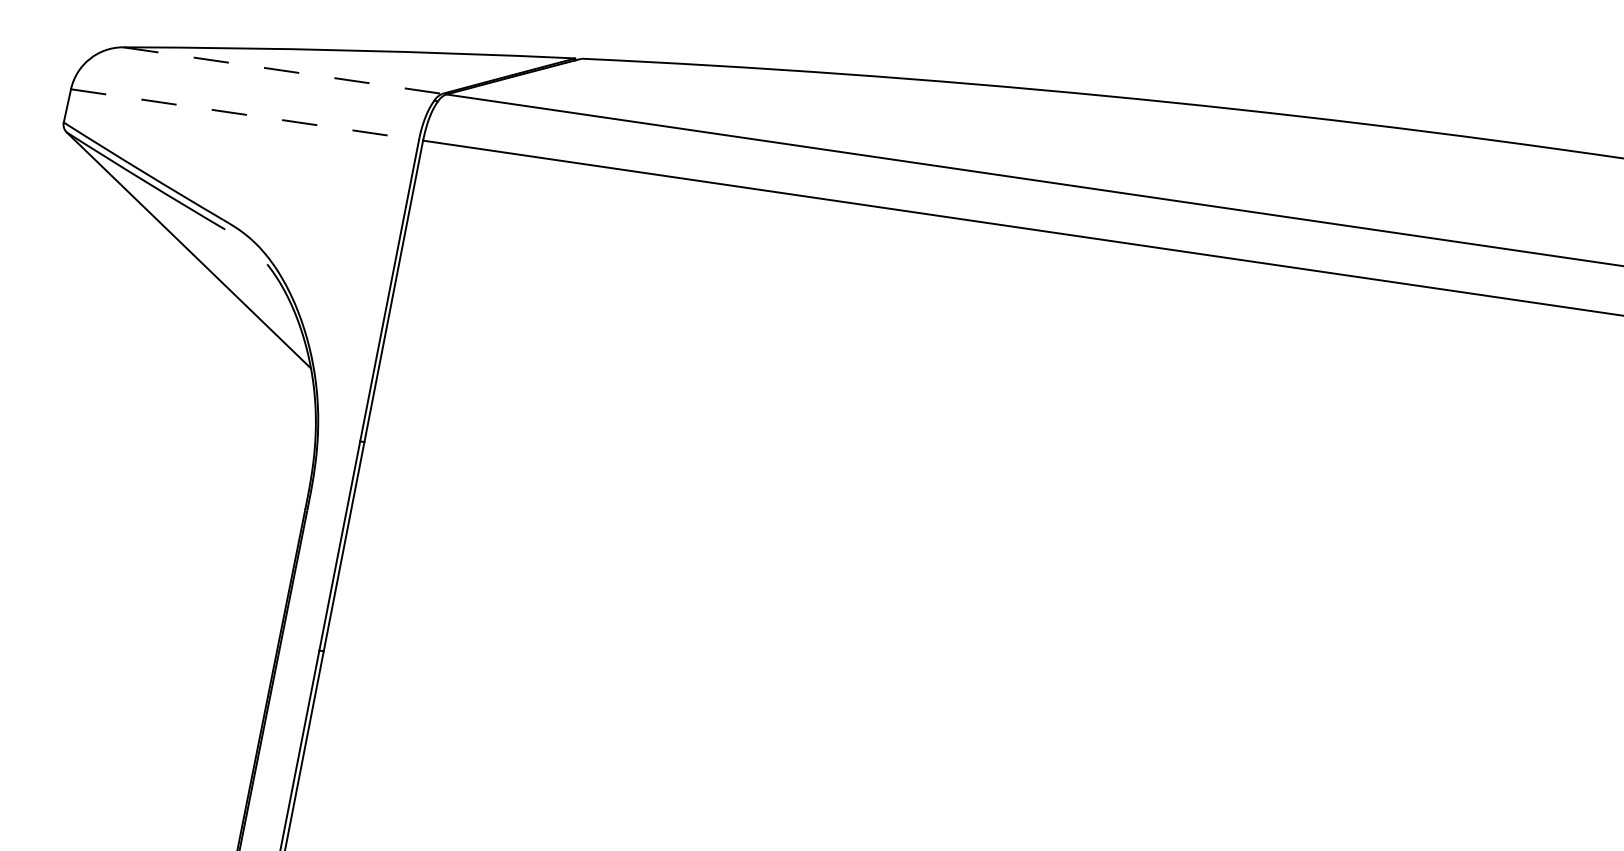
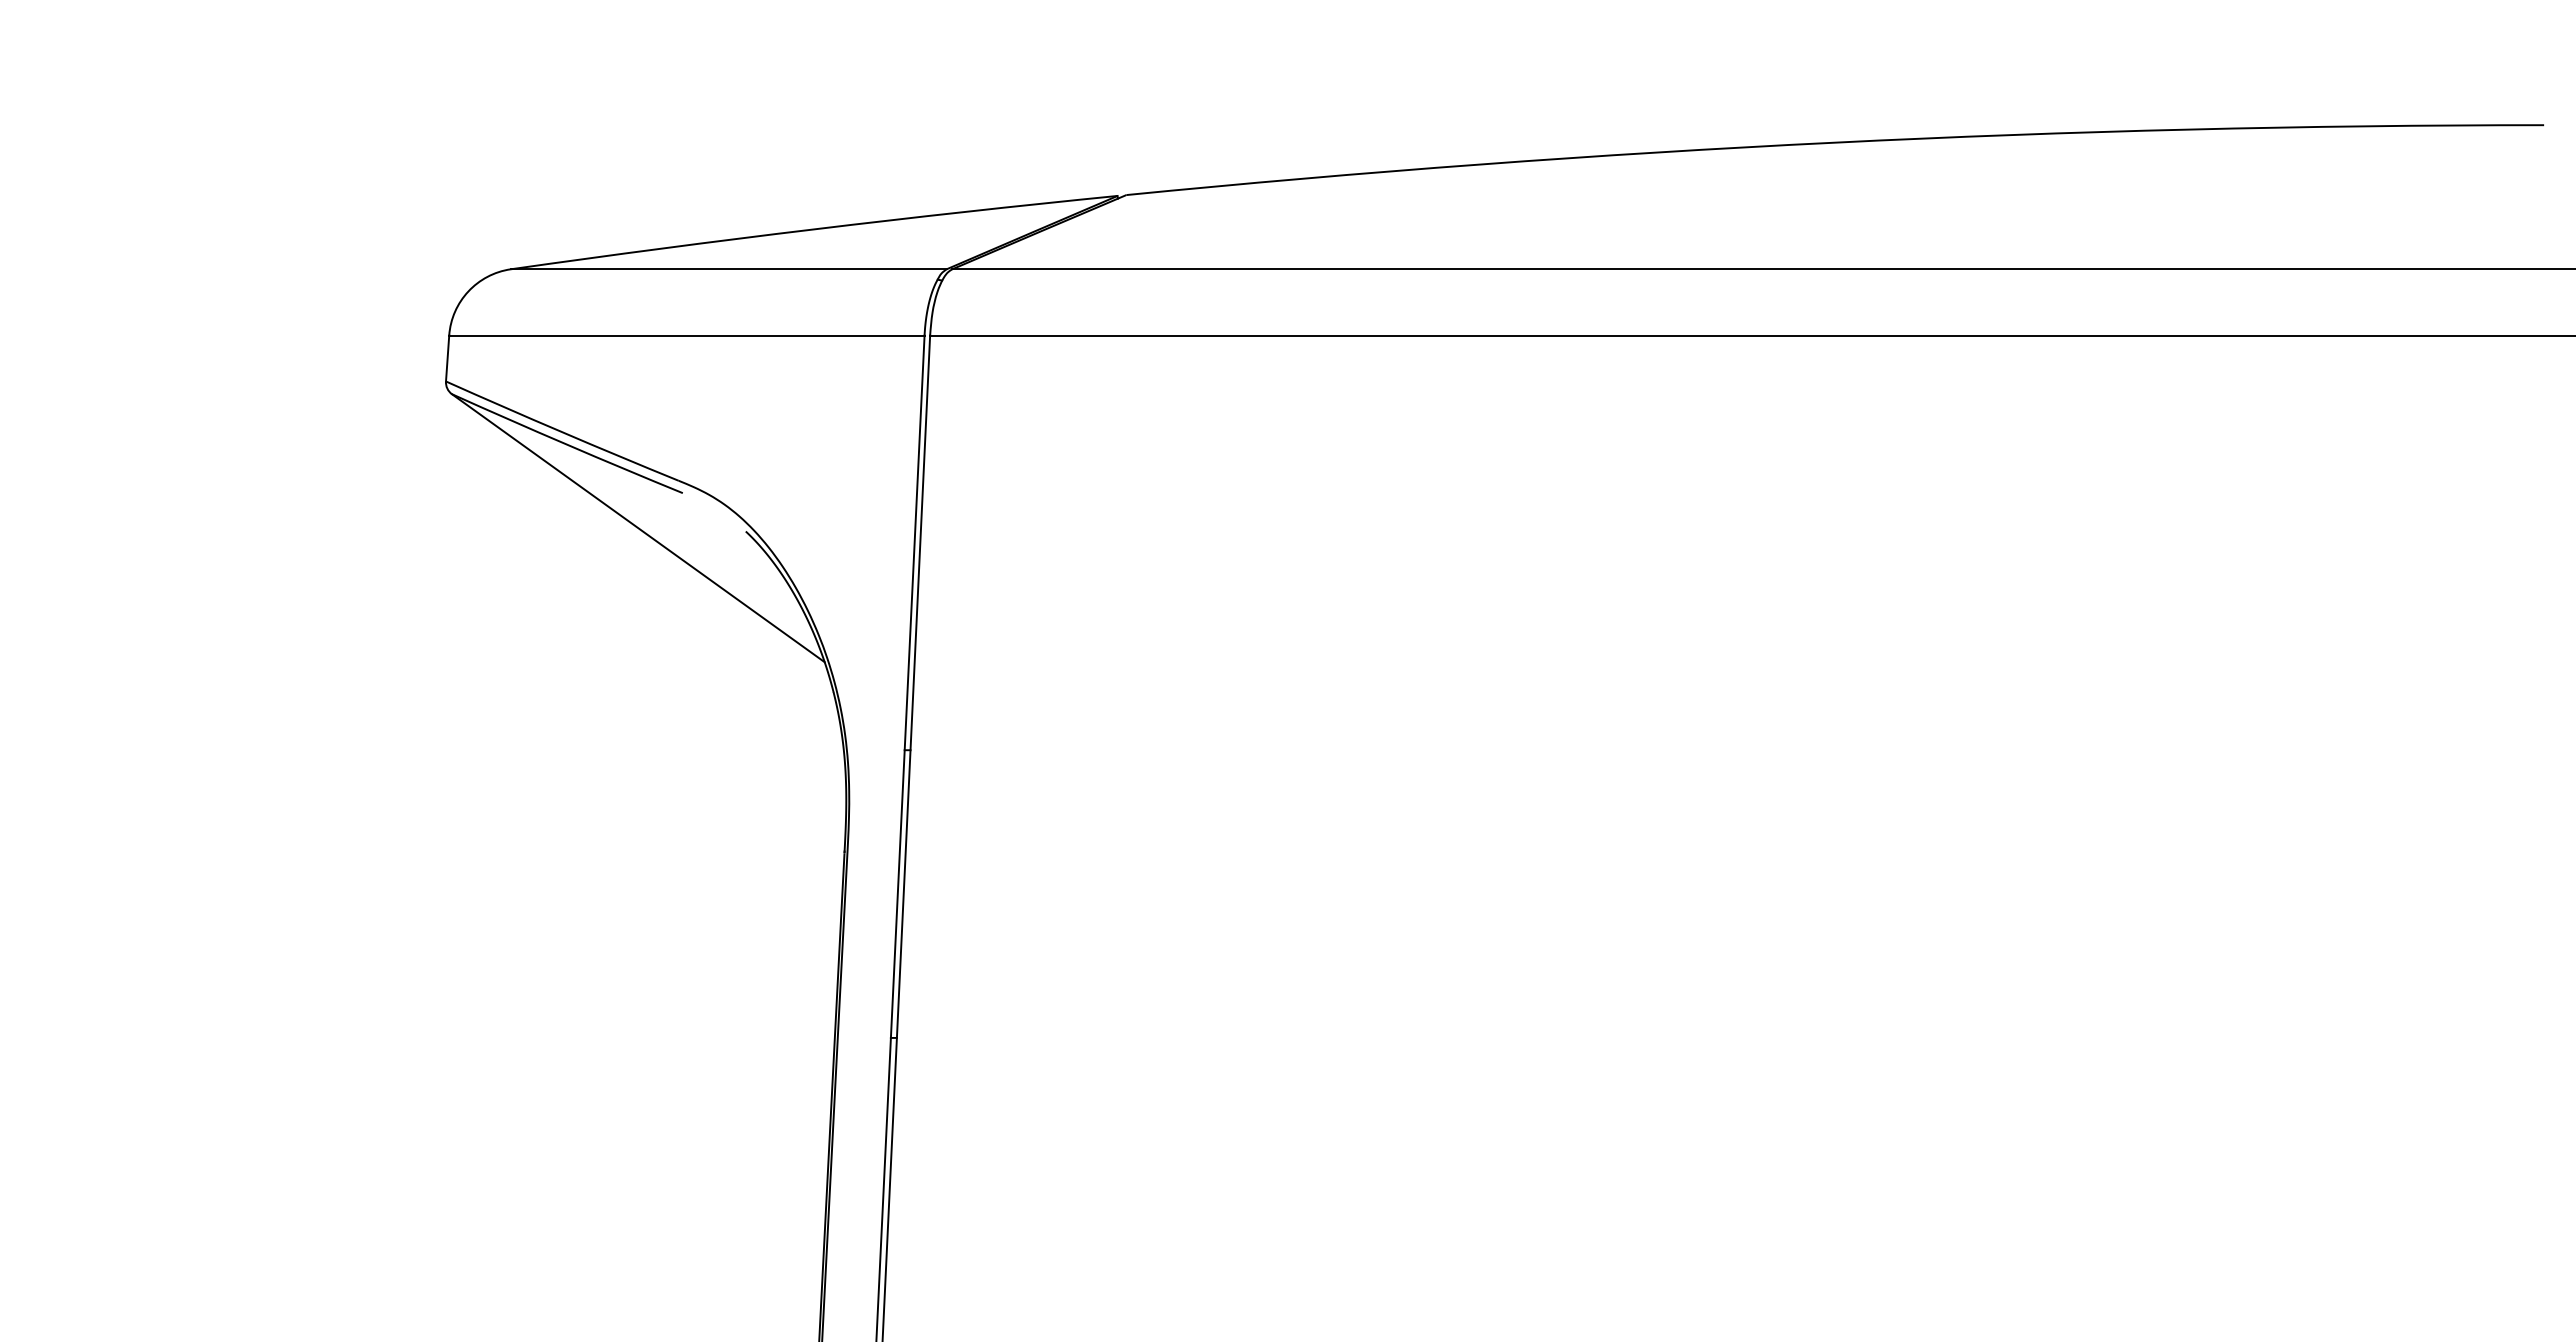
line: (282, 70) -> (728, 269), dashed -> solid
line: (244, 114) -> (686, 335), dashed -> solid

